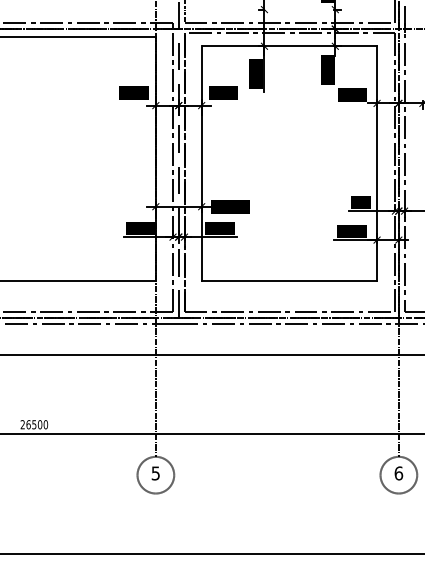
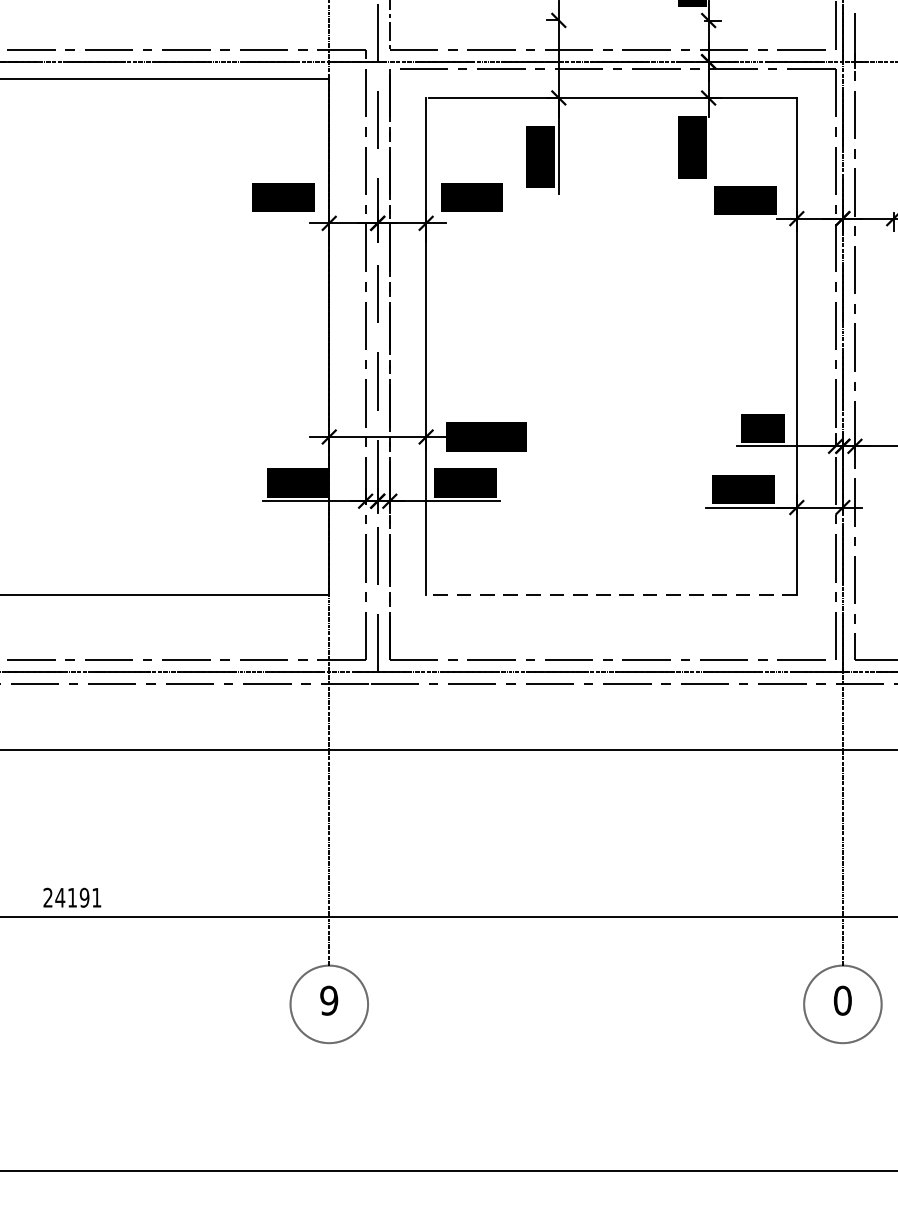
line: (289, 281) -> (611, 595), solid -> dashed
text: (37, 424) -> (79, 897), 26500 -> 24191
text: (155, 473) -> (328, 1000), 5 -> 9
text: (398, 473) -> (842, 1000), 6 -> 0

